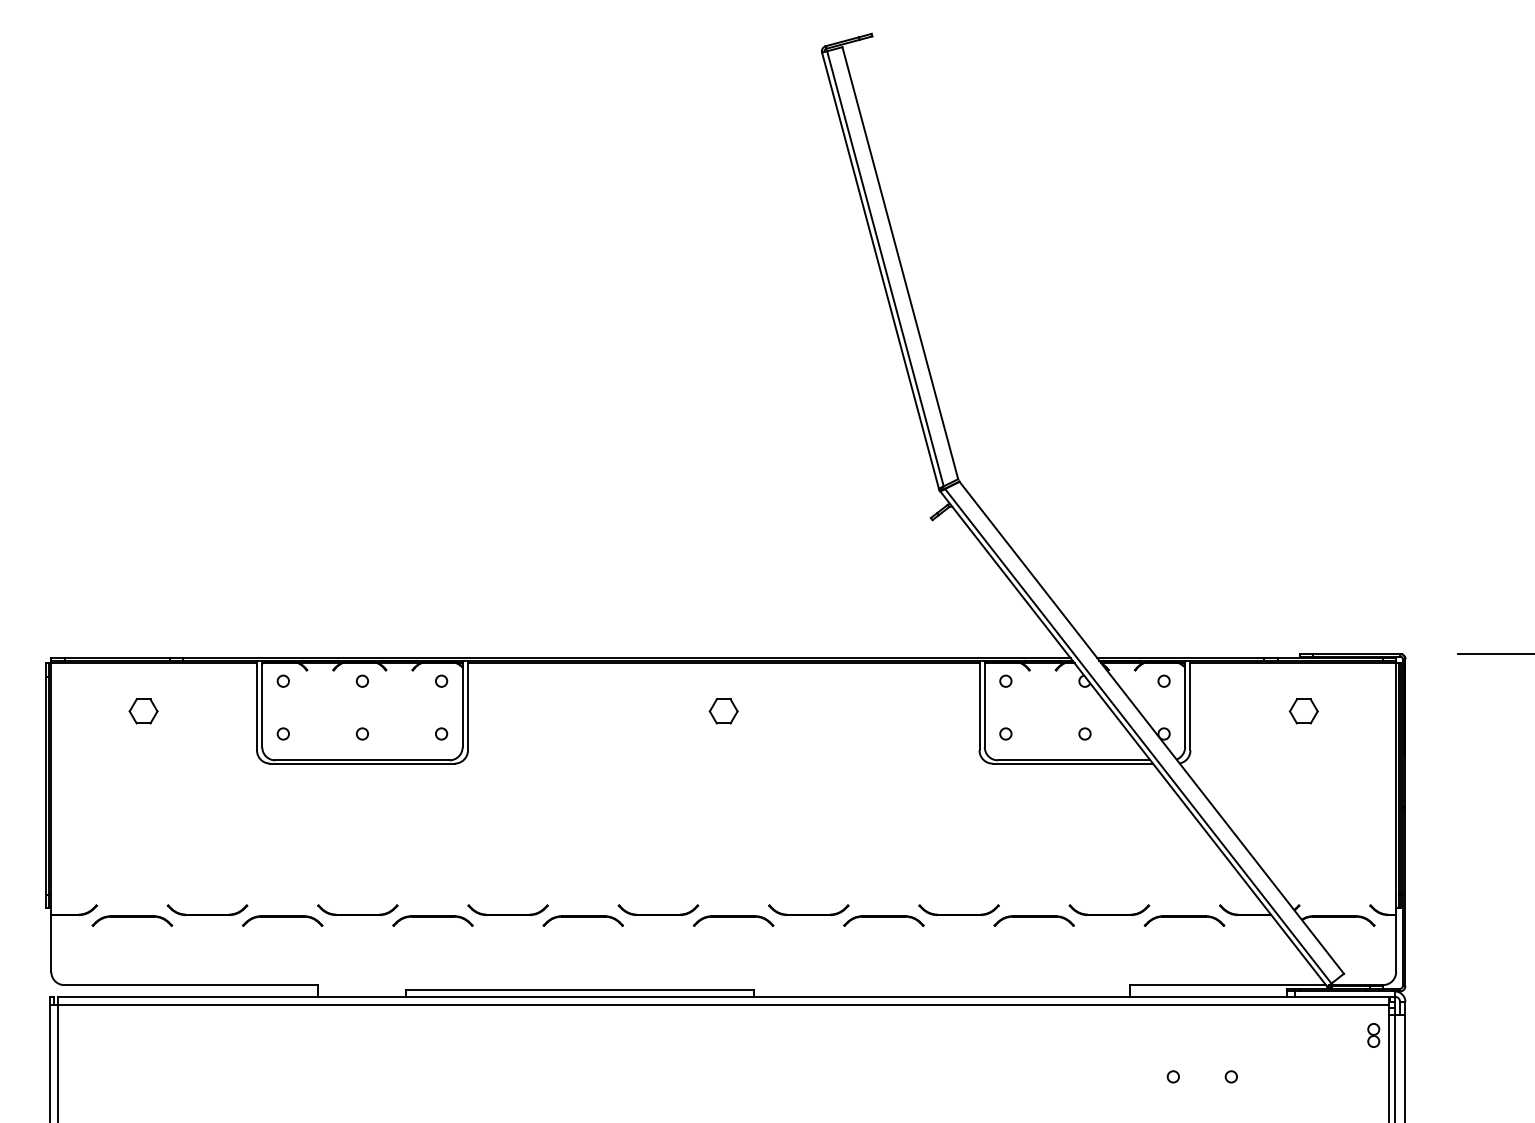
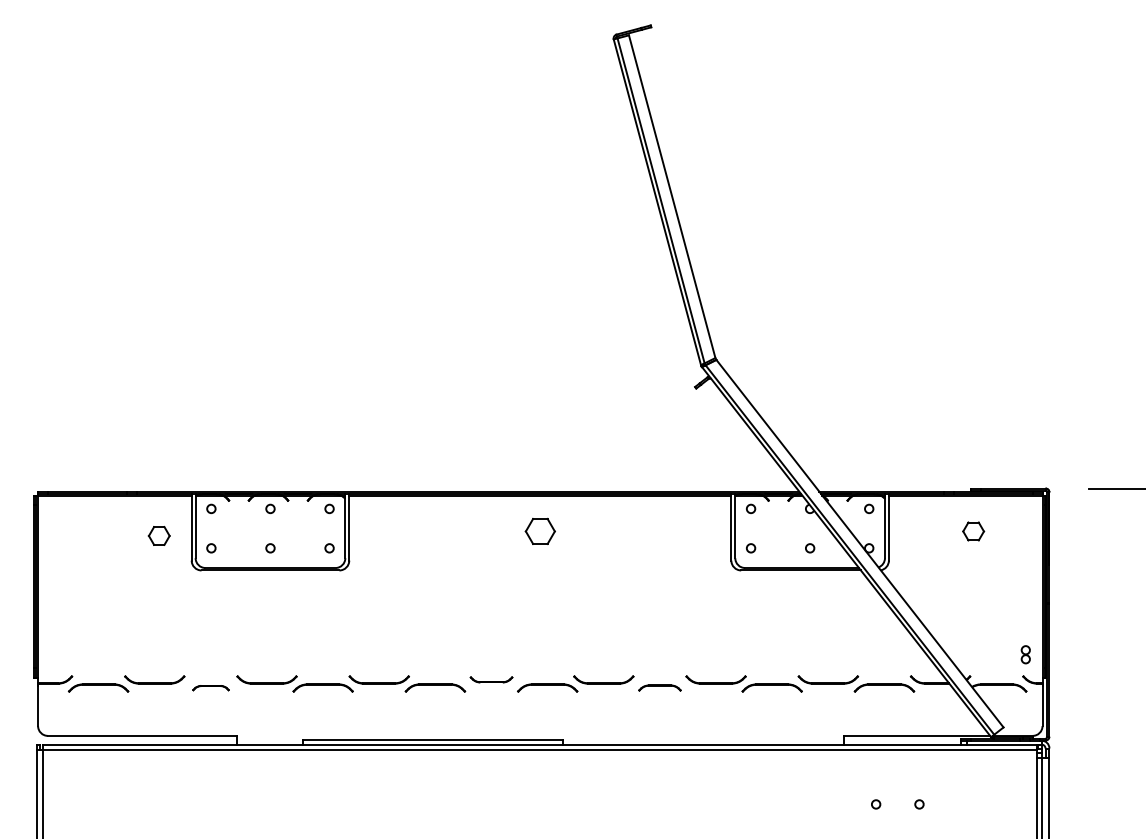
part: (143, 711) -> (159, 536), moved
part: (723, 711) -> (540, 531), size x1.4
part: (658, 909) -> (491, 679), size x0.7
part: (282, 920) -> (210, 687), size x0.6
part: (883, 920) -> (659, 687), size x0.7
part: (1373, 1035) -> (1025, 654), moved

